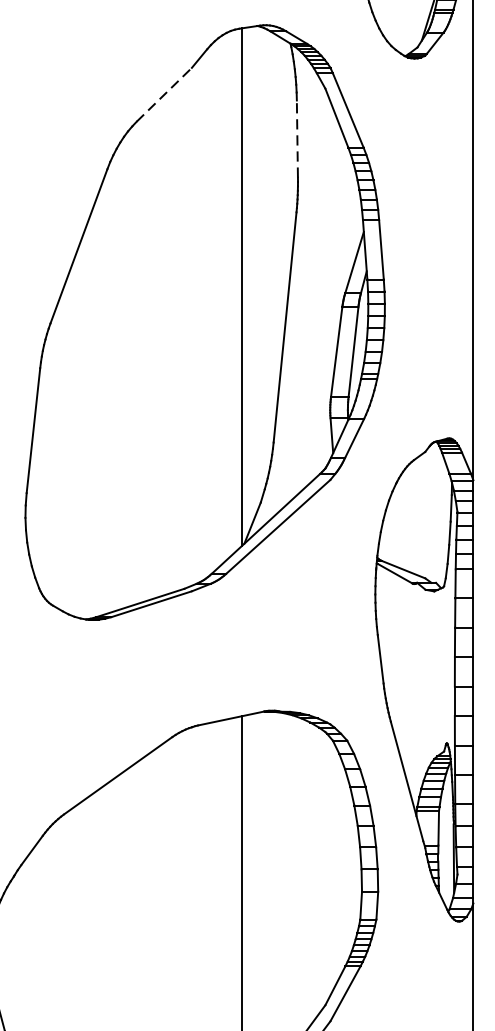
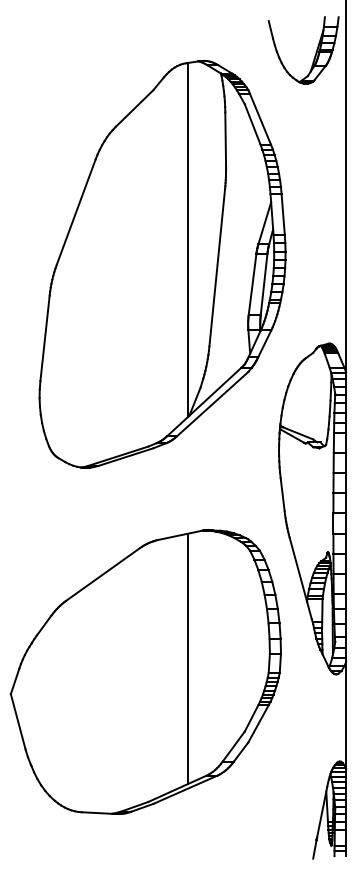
line: (164, 94) -> (134, 108), dashed -> solid
line: (297, 138) -> (225, 138), dashed -> solid

